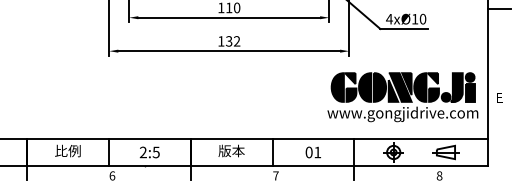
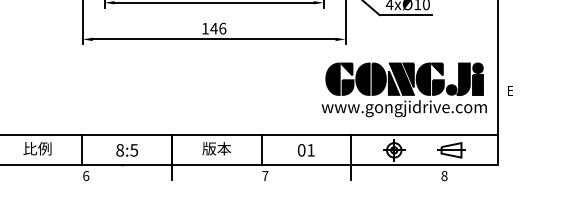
text: (232, 41) -> (217, 28), 132 -> 146
text: (142, 152) -> (119, 150), 2:5 -> 8:5

